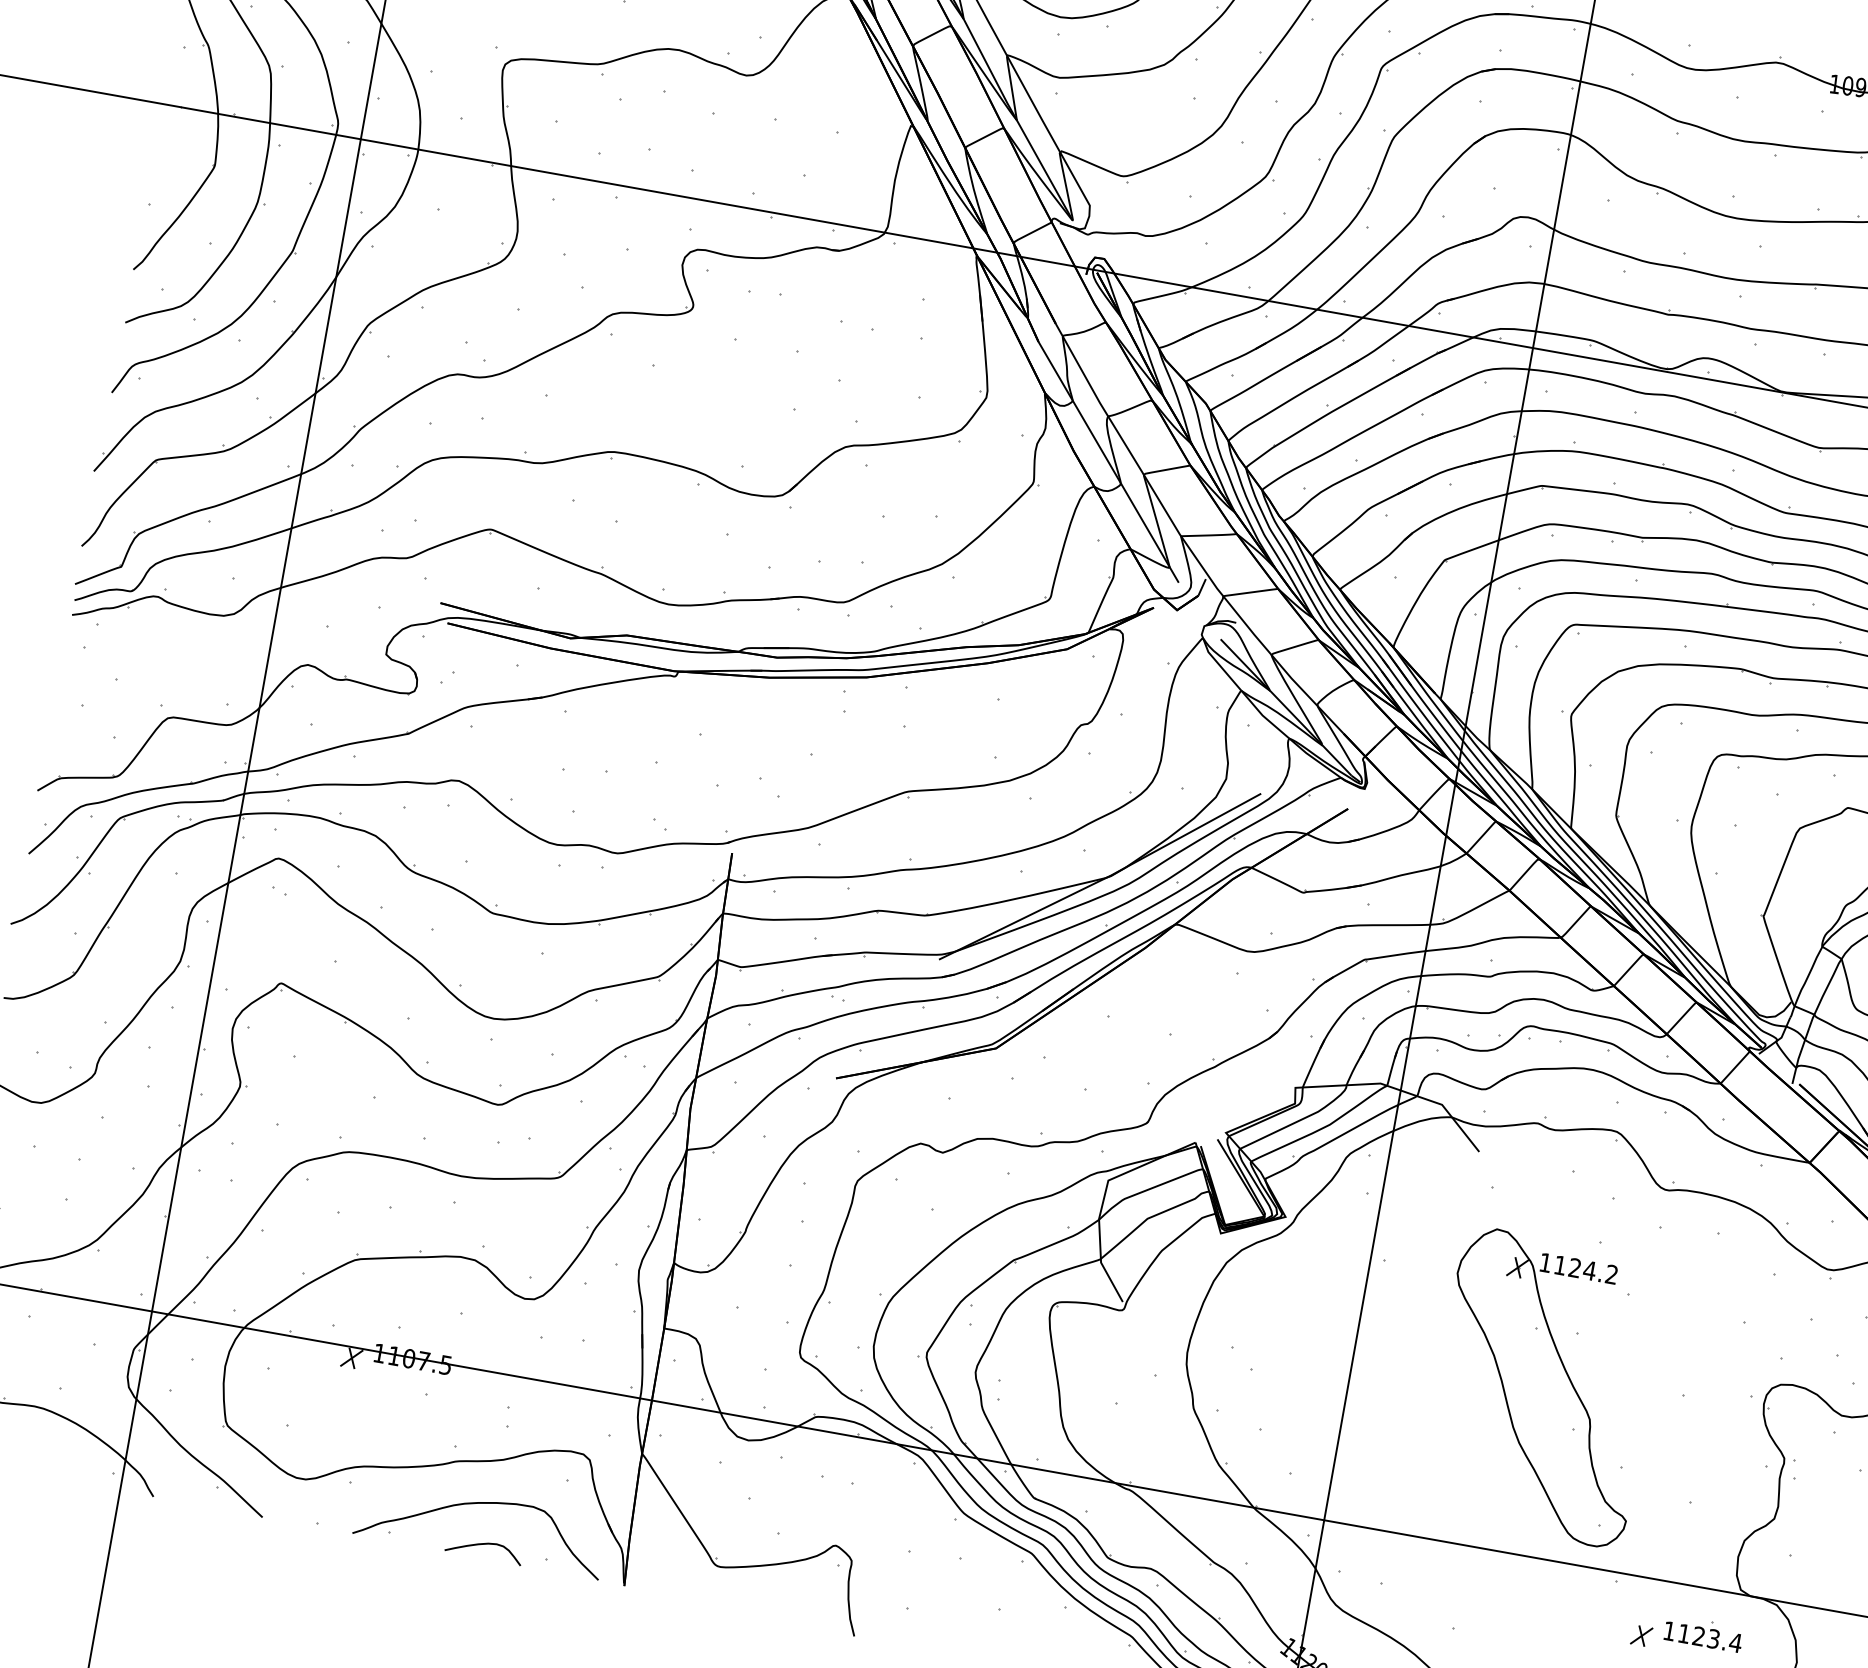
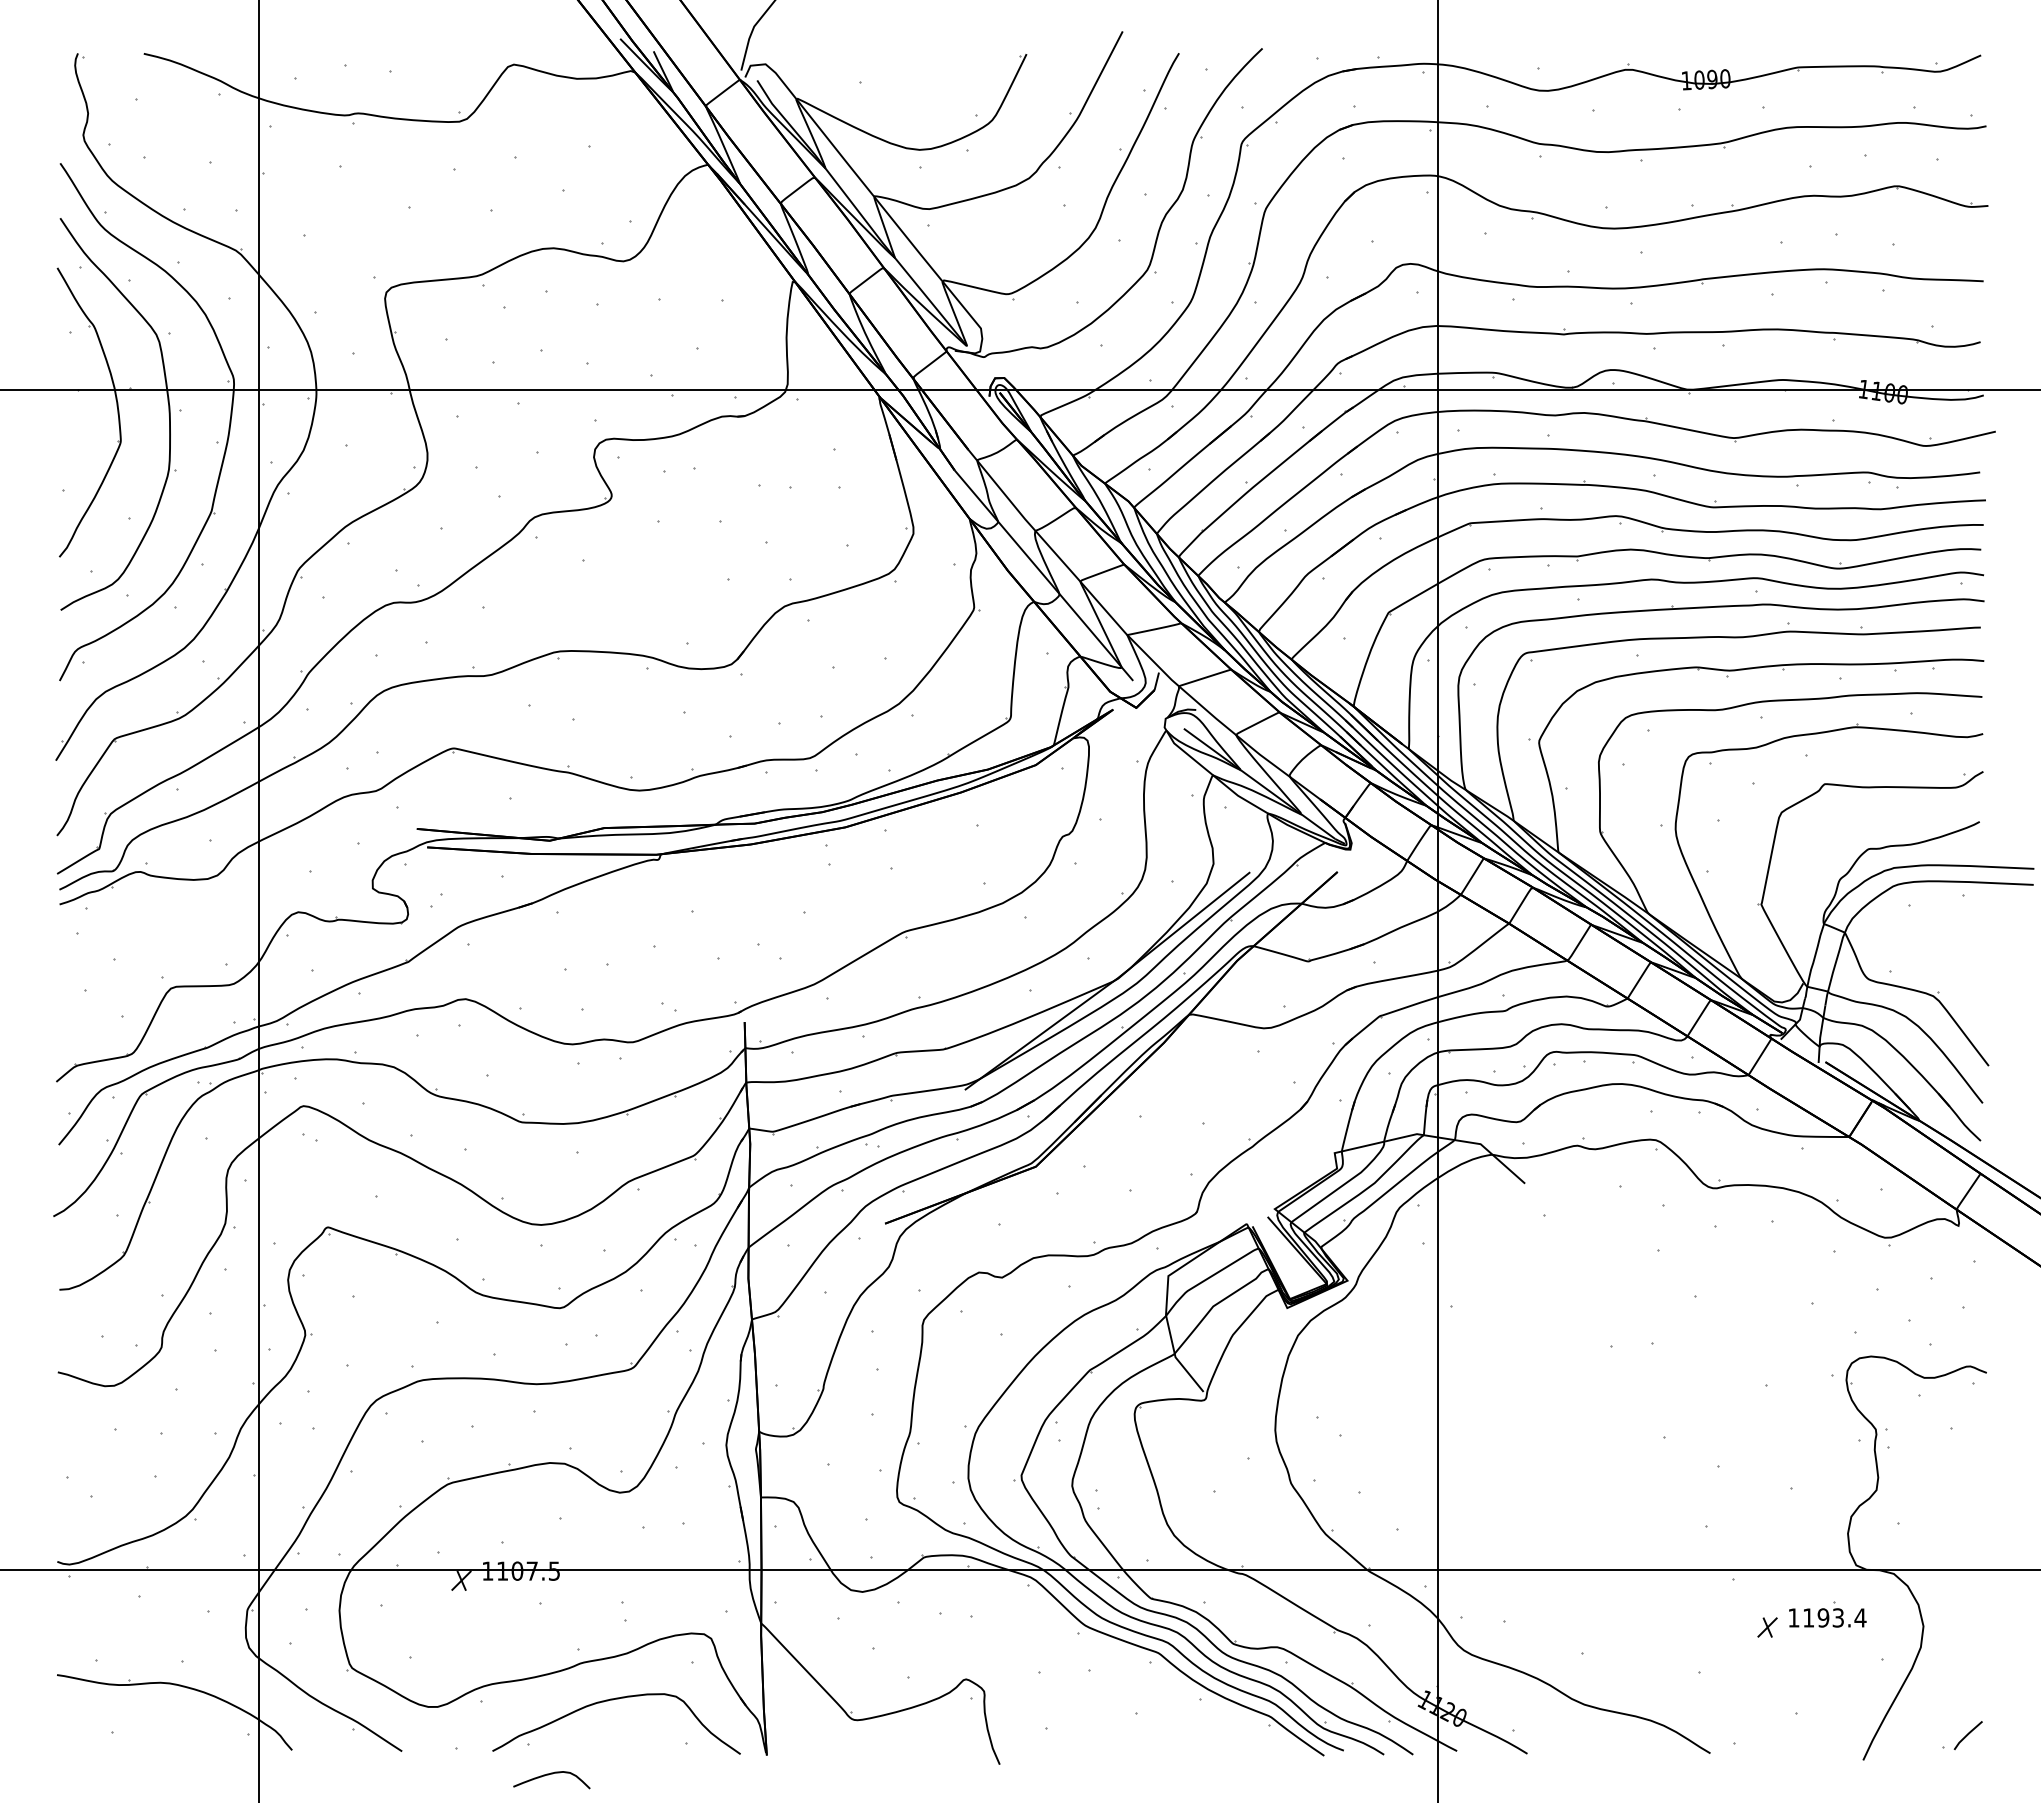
part: (1543, 1386) -> (1628, 1401), removed
curve: (481, 1545) -> (548, 1775), moved
text: (1699, 1635) -> (1823, 1617), 1123.4 -> 1193.4

